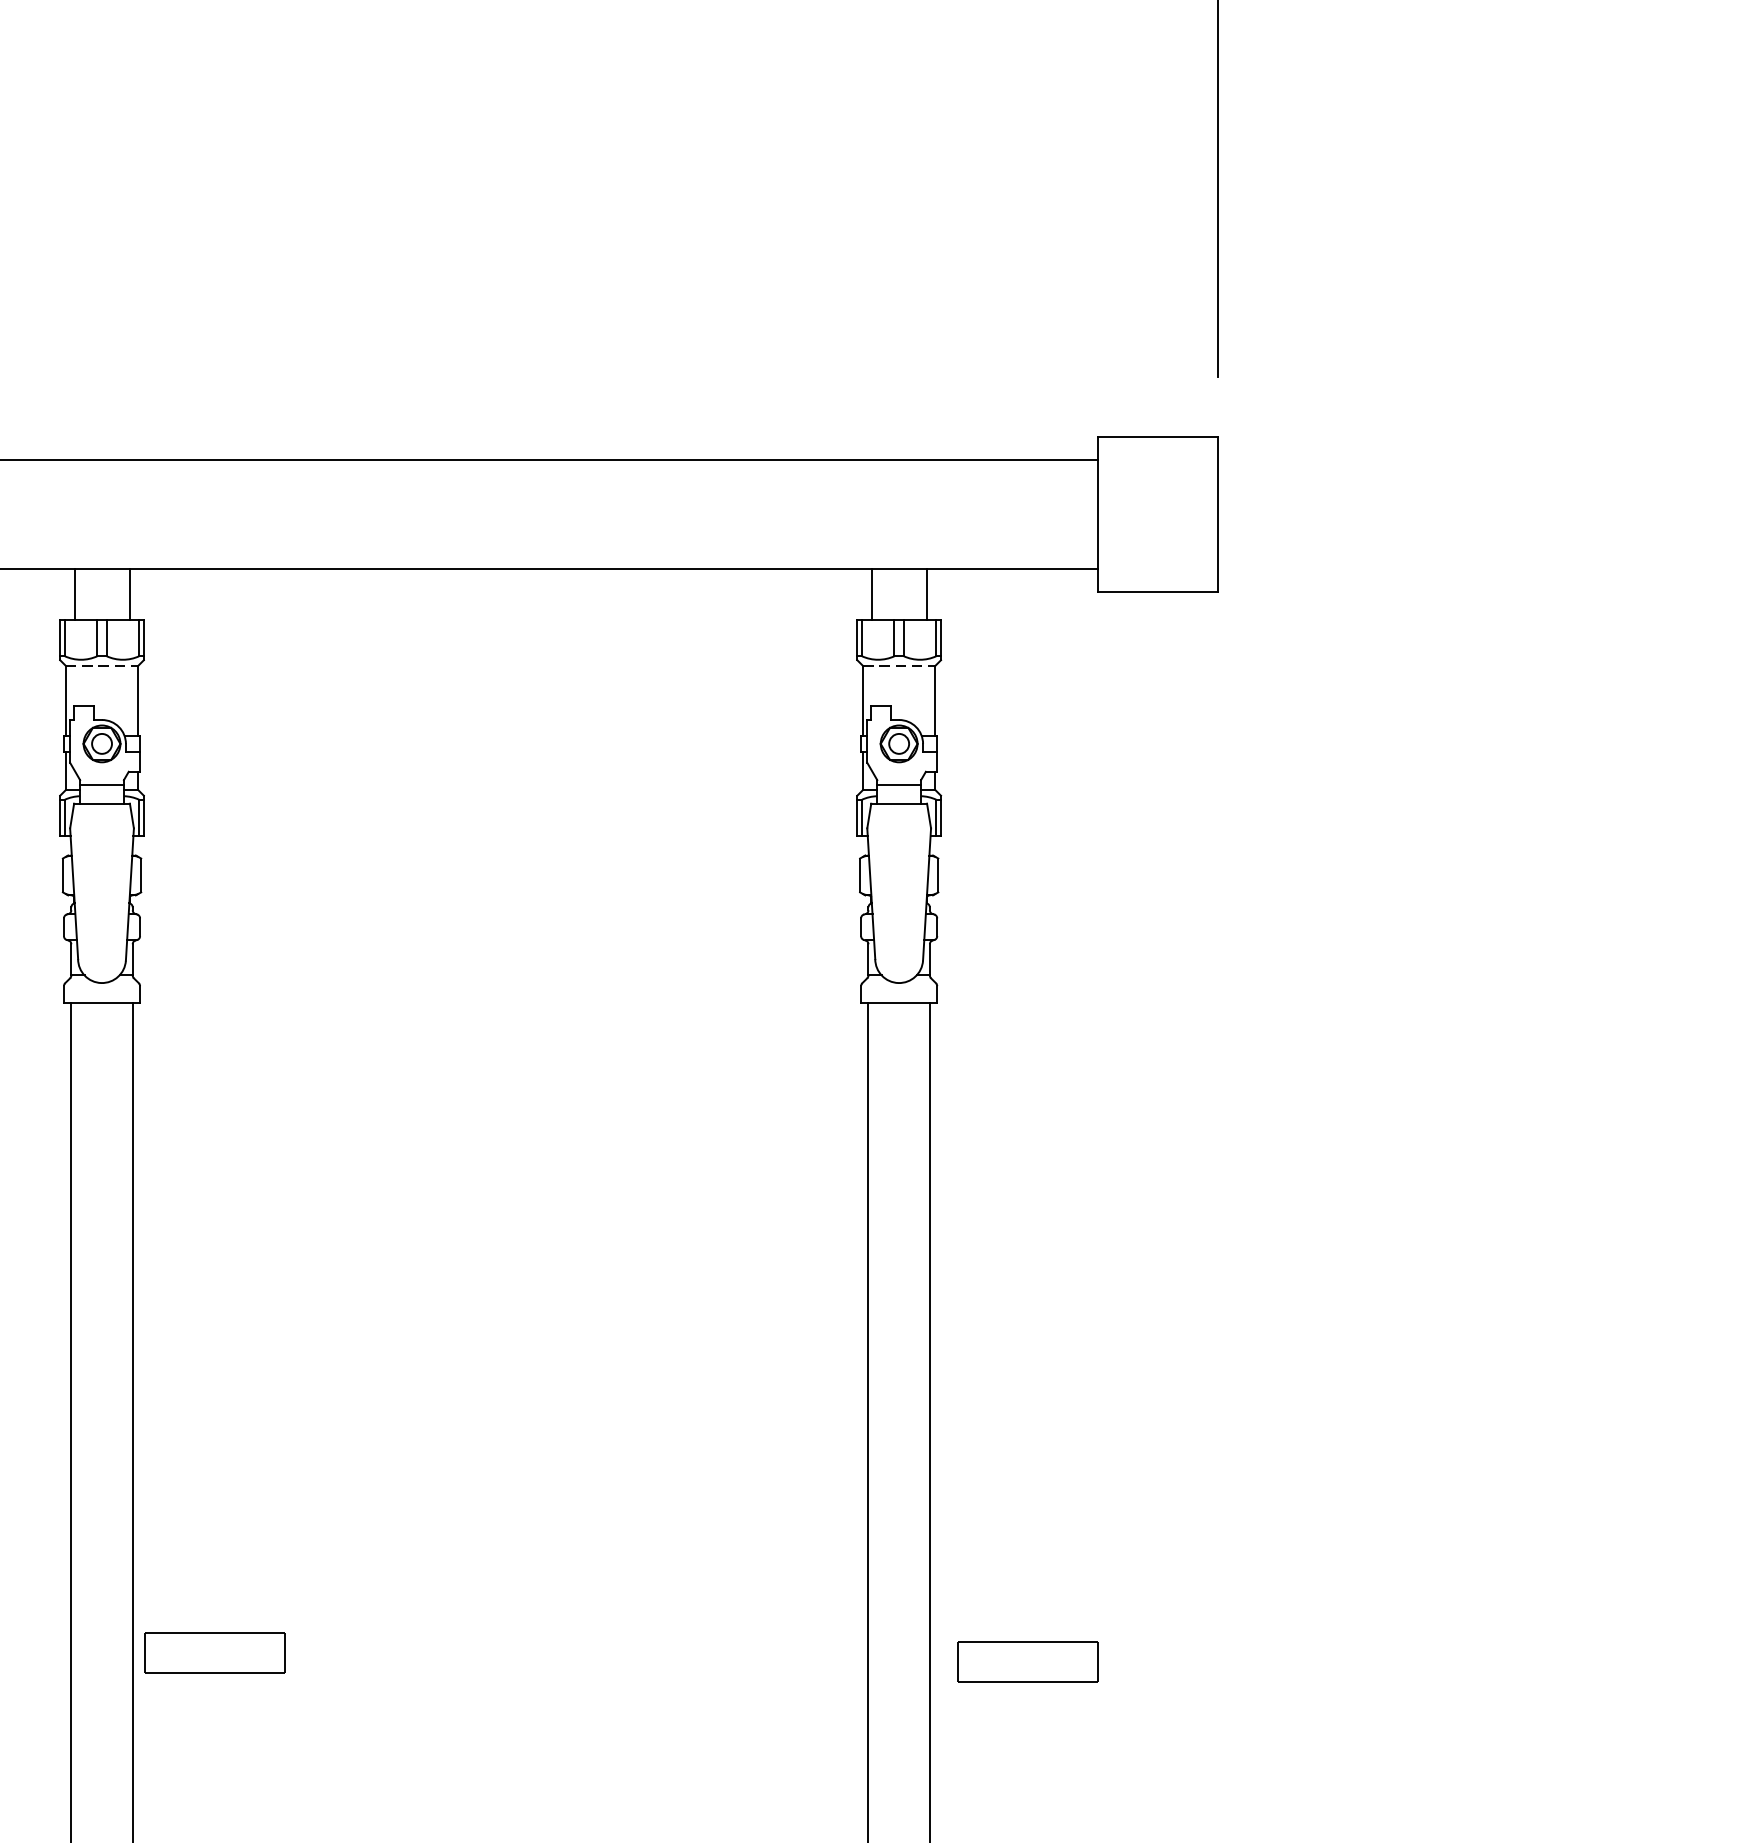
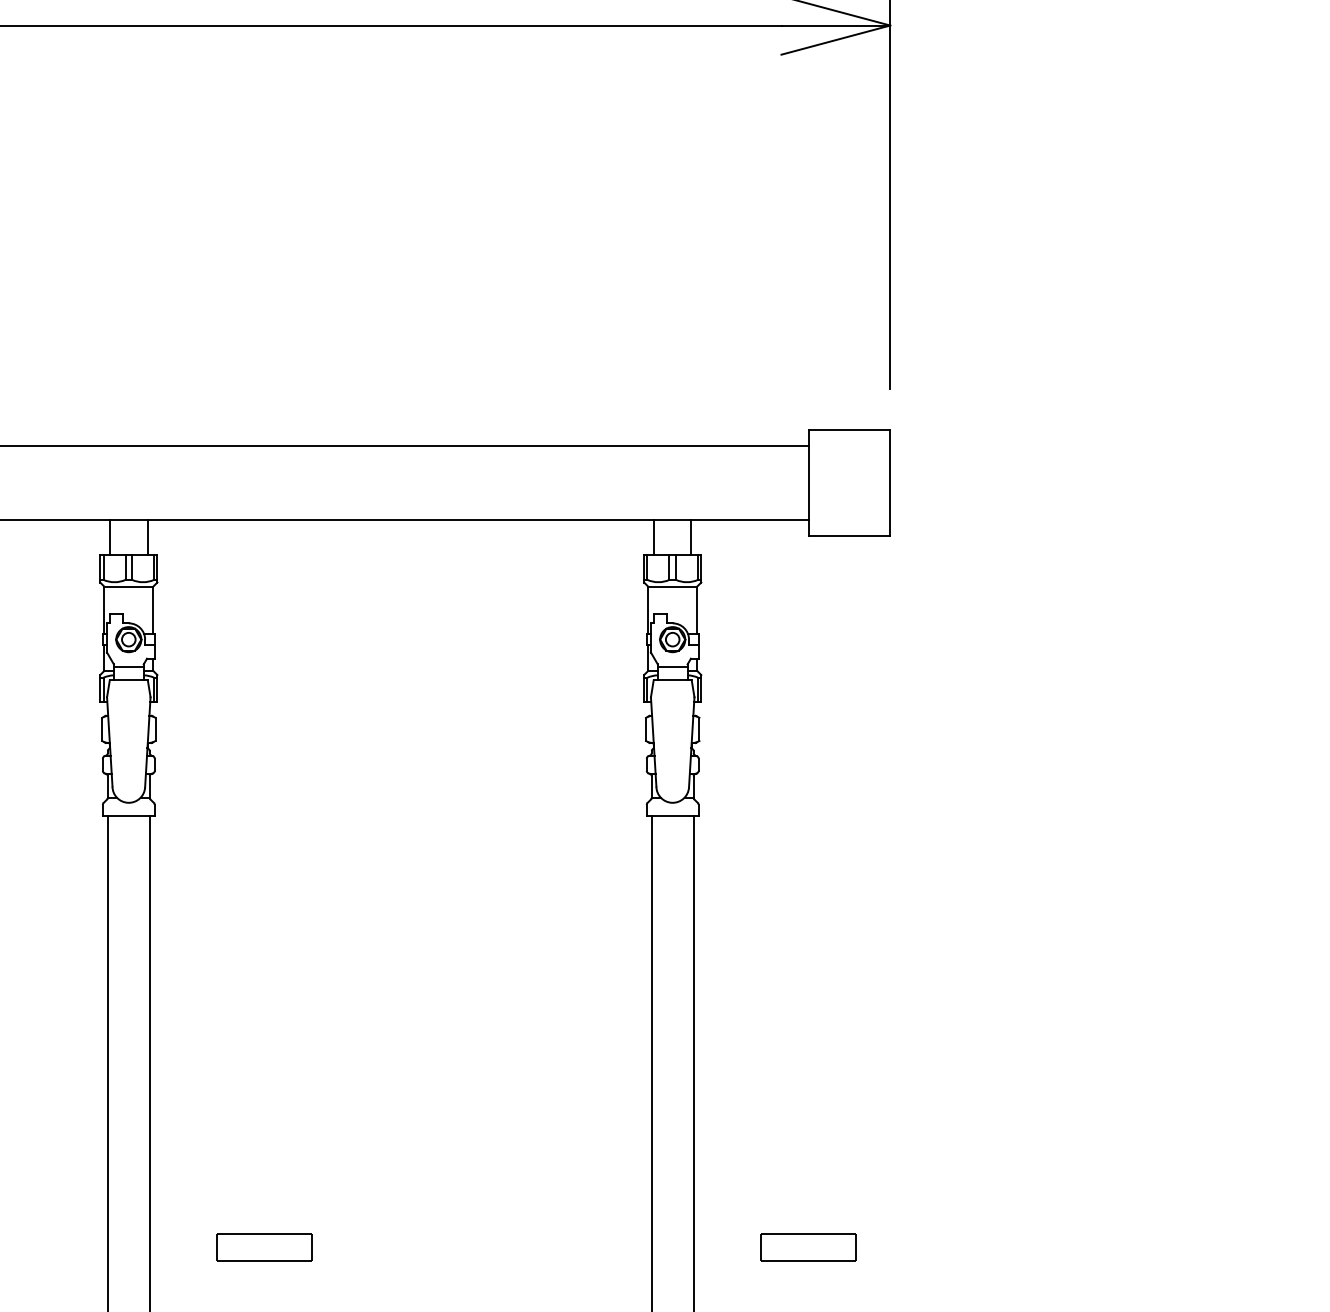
line: (103, 666) -> (129, 586), dashed -> solid
line: (900, 666) -> (673, 586), dashed -> solid
part: (214, 1653) -> (264, 1247), moved
part: (1027, 1662) -> (808, 1247), moved

